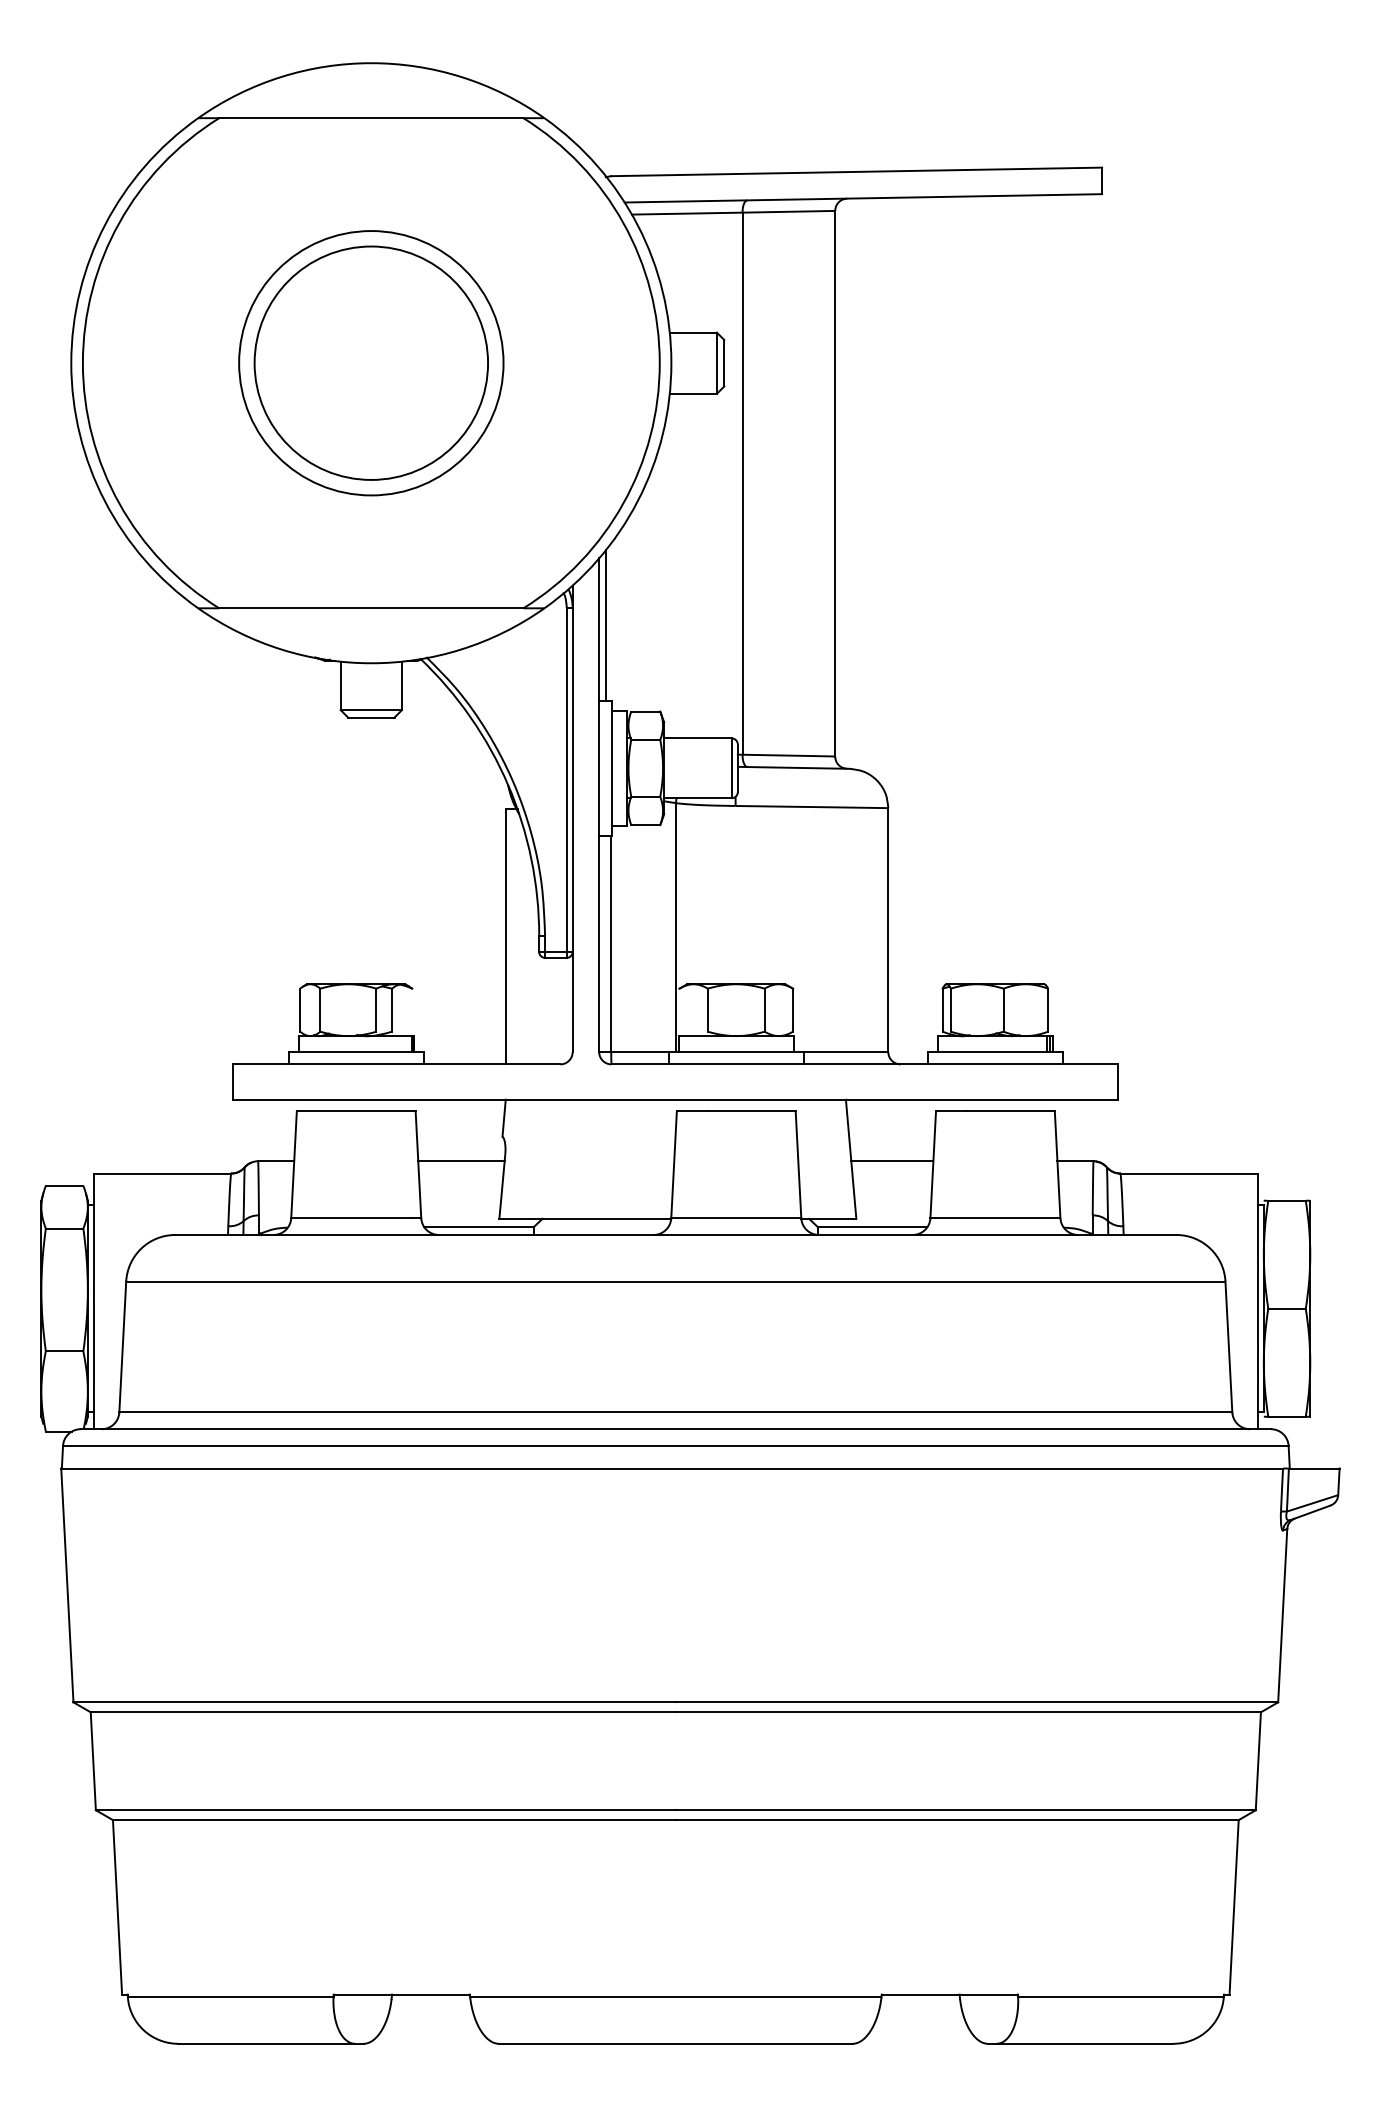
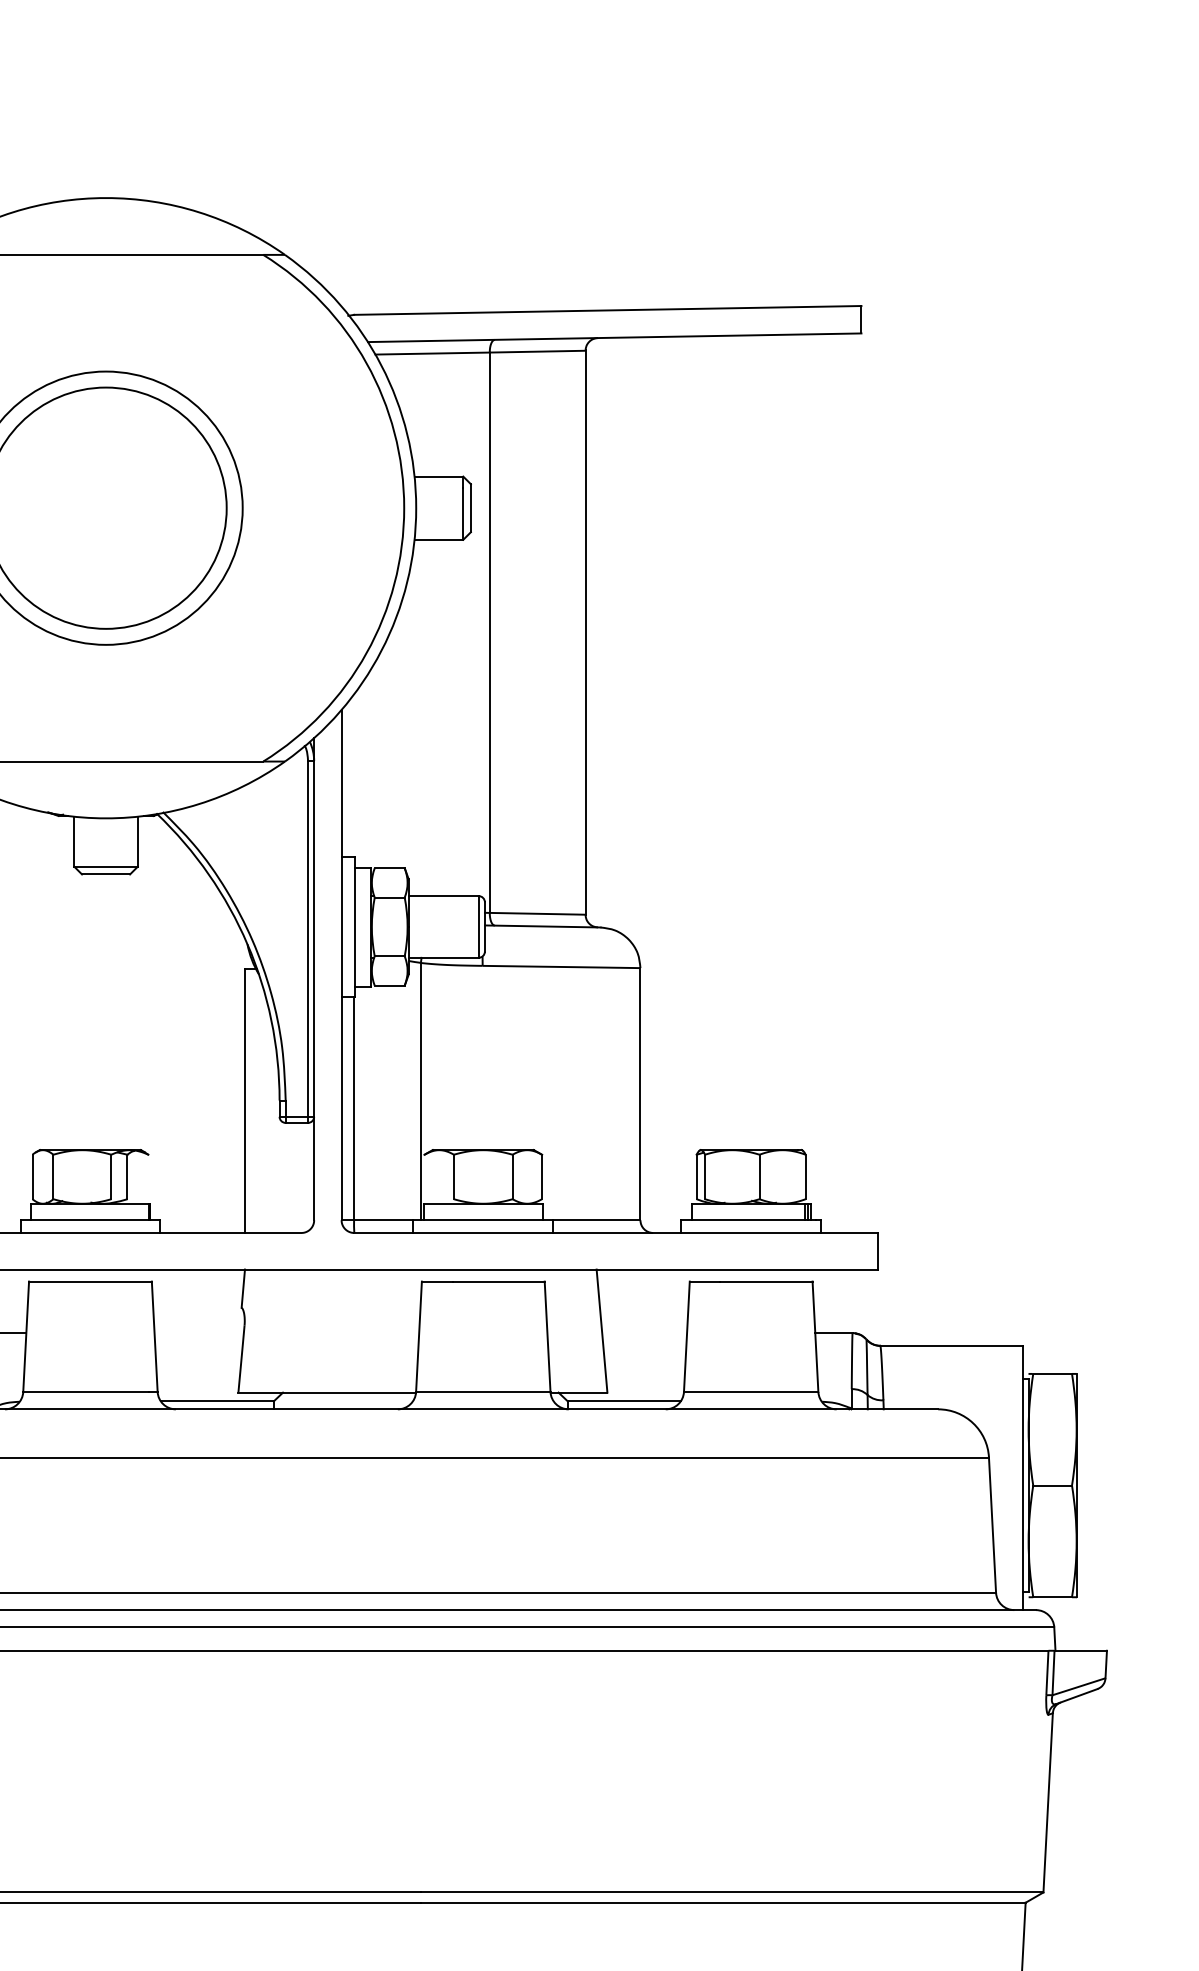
line: (606, 624) -> (349, 778), removed
line: (461, 1161) -> (199, 1333), removed
line: (892, 1161) -> (644, 1333), removed

